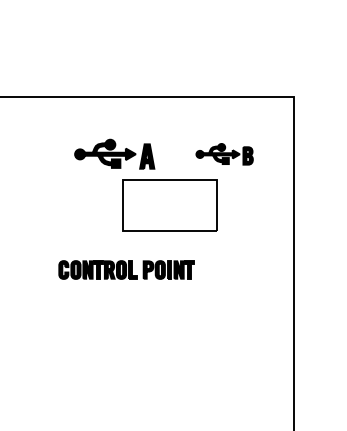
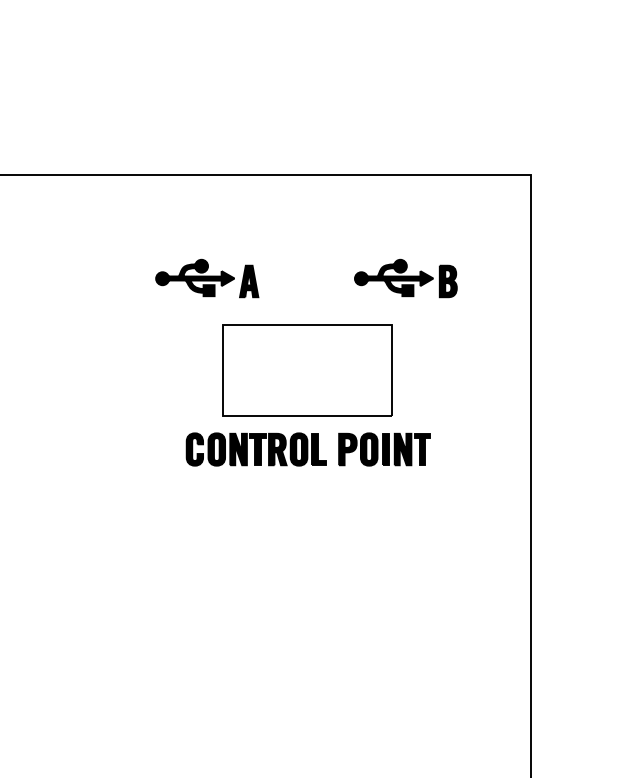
part: (114, 154) -> (206, 278), size x0.71
part: (126, 269) -> (308, 448), moved

